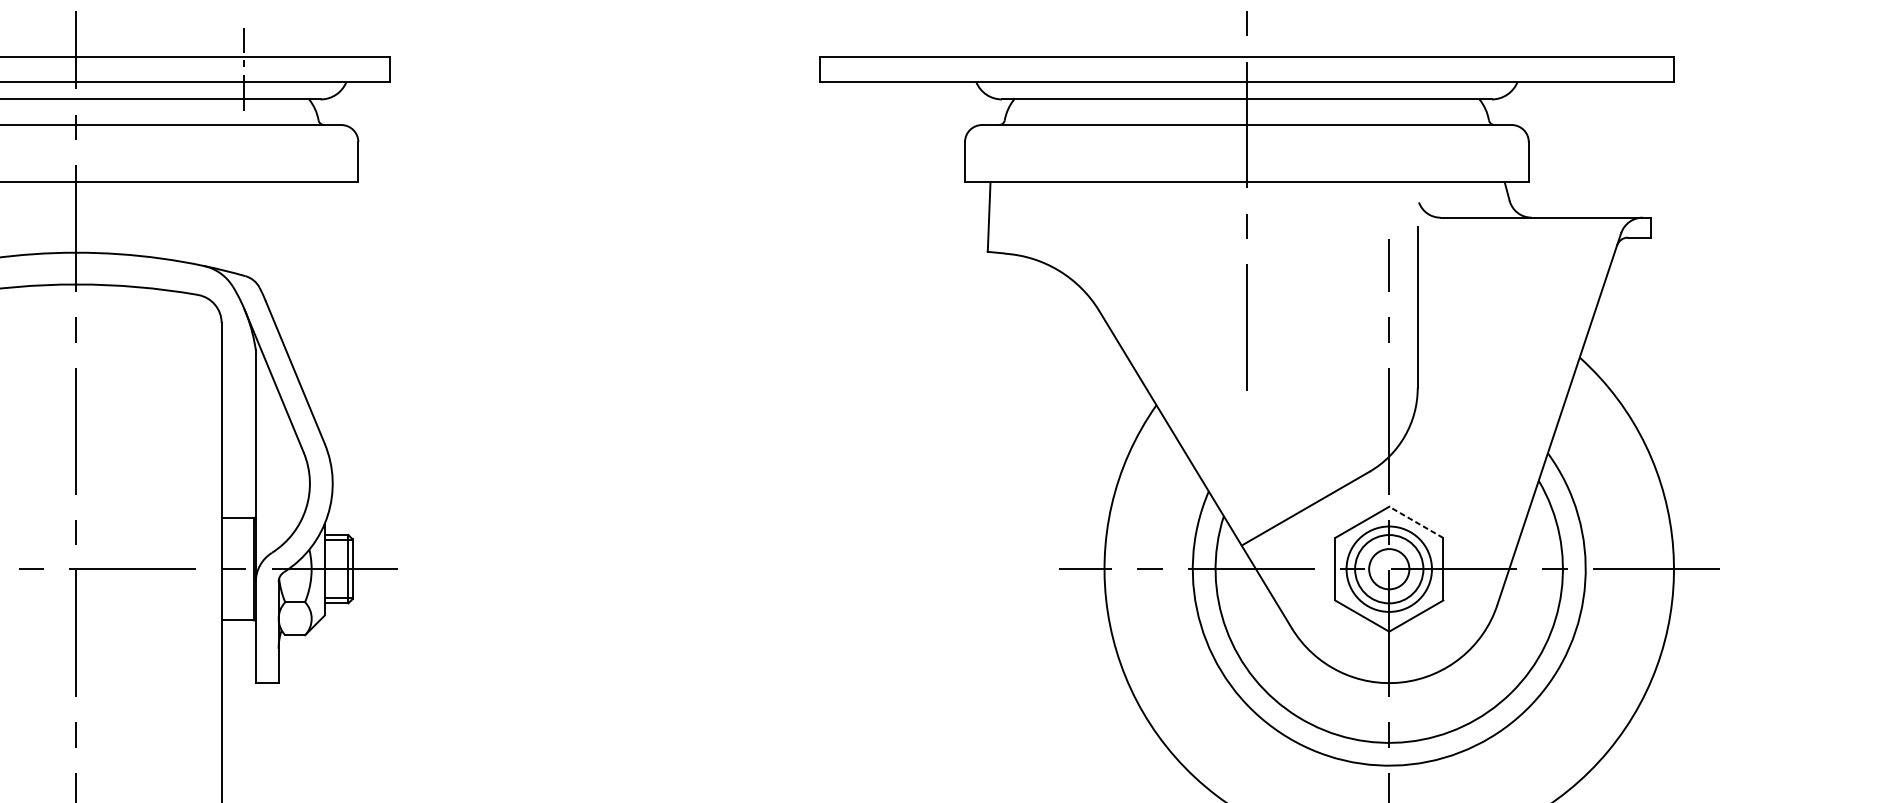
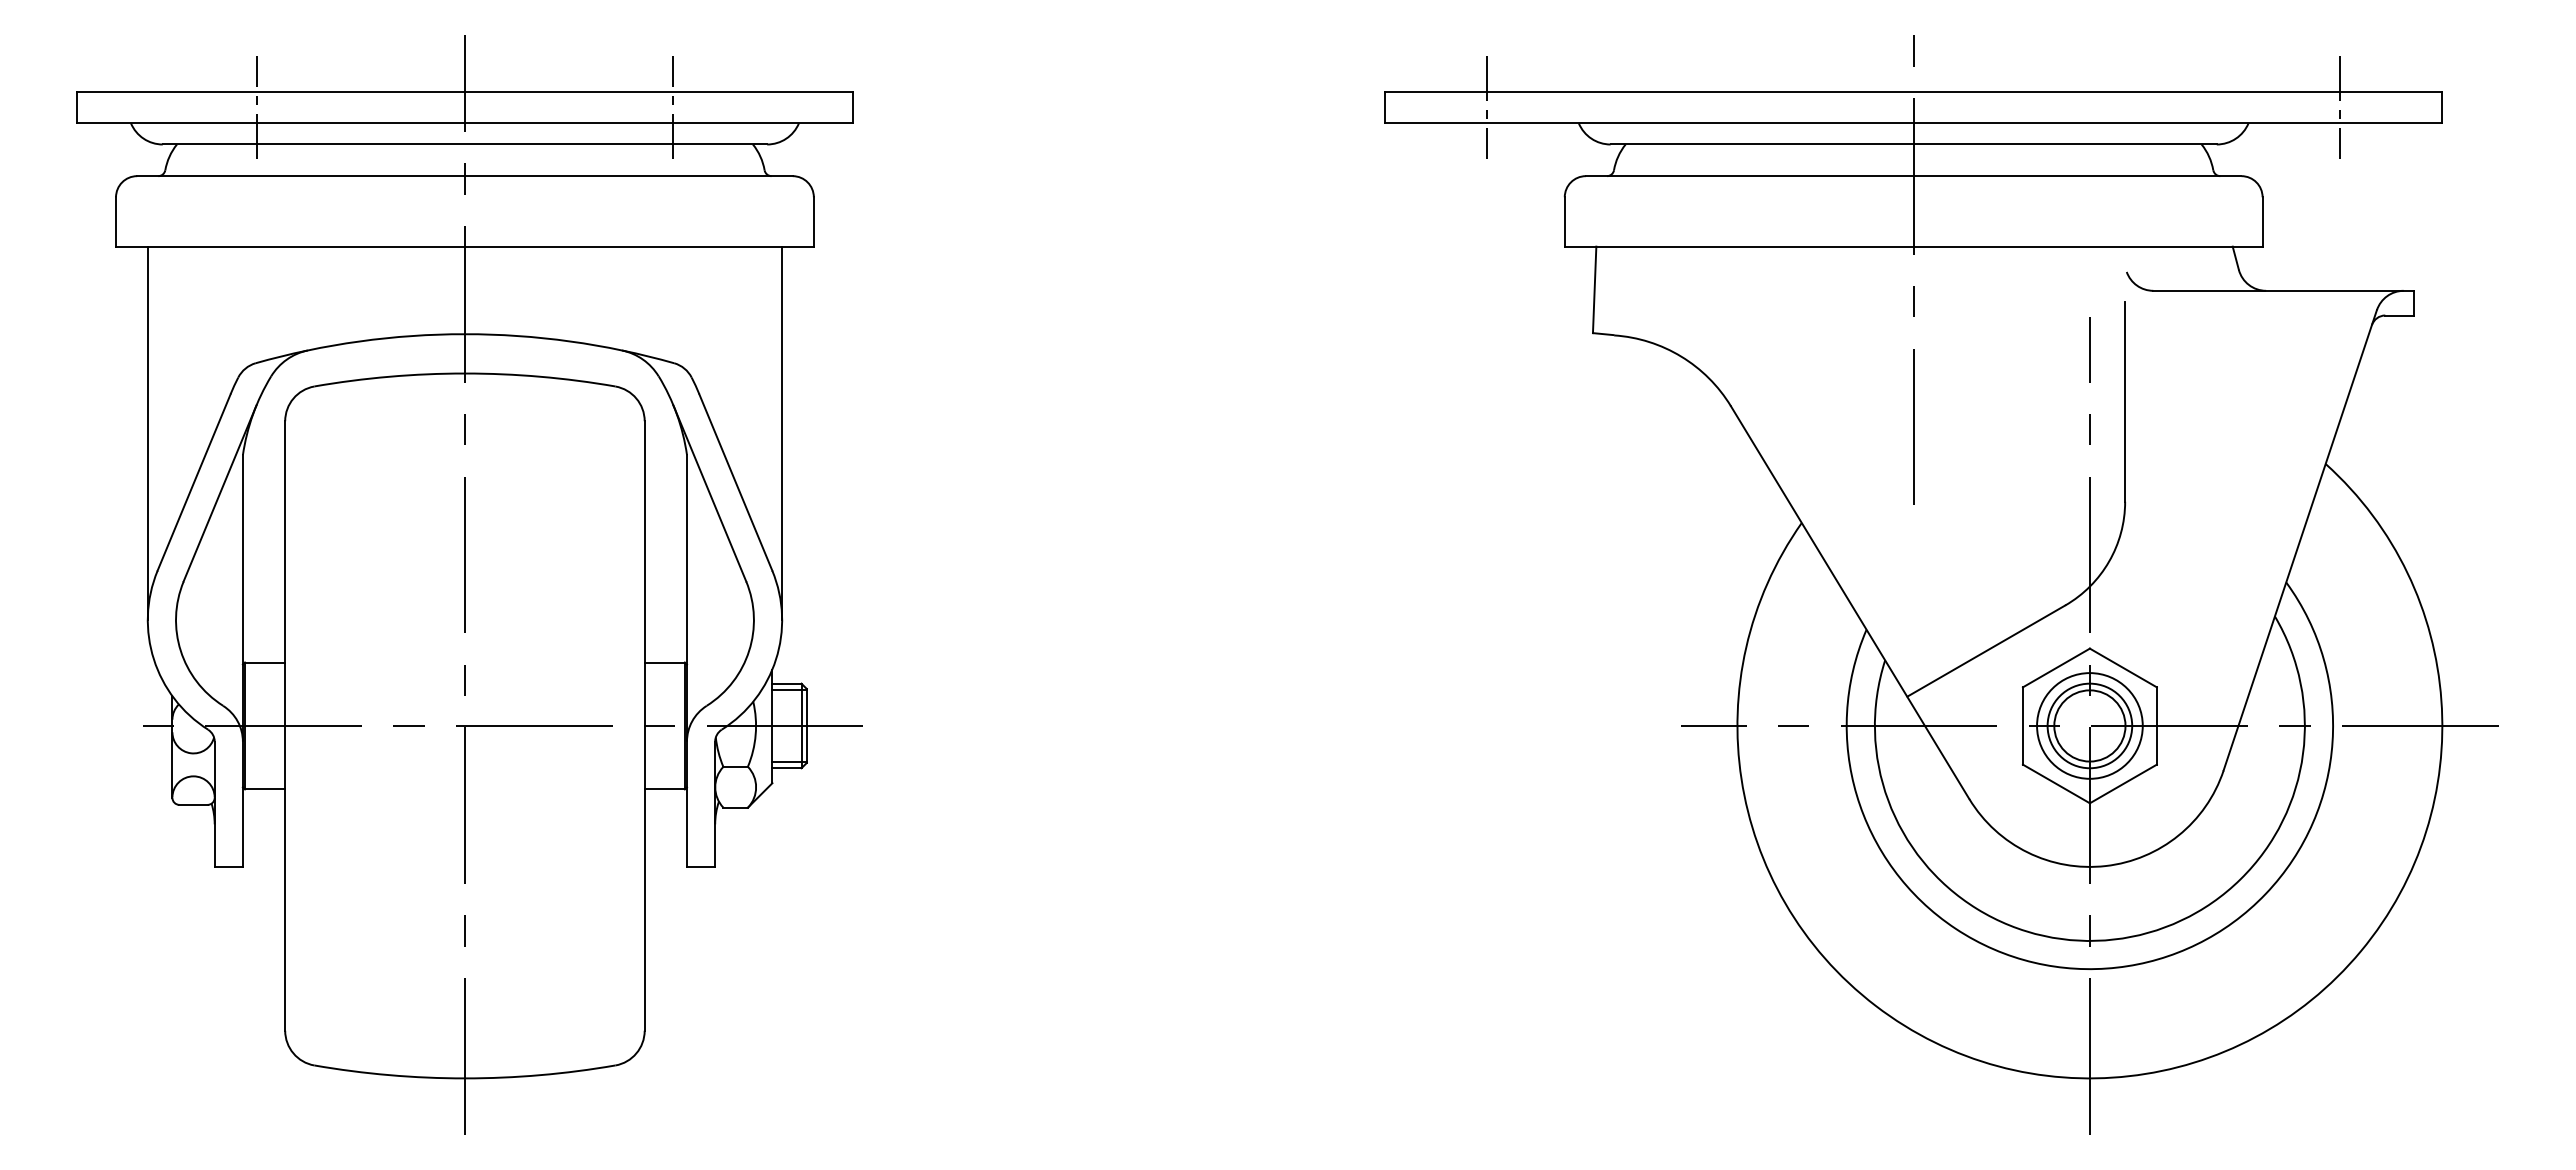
line: (902, 69) -> (1487, 107), added
line: (1591, 69) -> (2340, 107), added
line: (333, 332) -> (782, 433), added
line: (1416, 521) -> (2123, 667), dashed -> solid
circle: (1388, 568) -> (2089, 725), size x1.43

